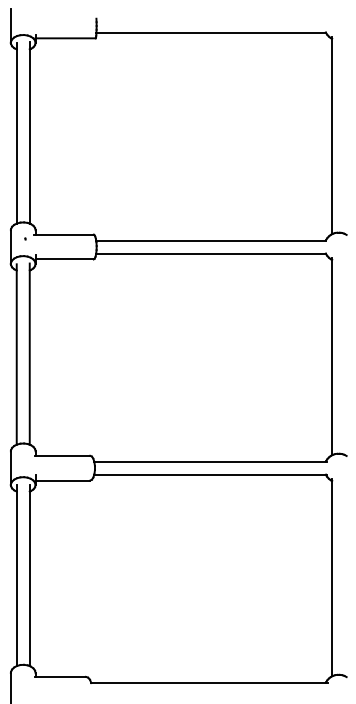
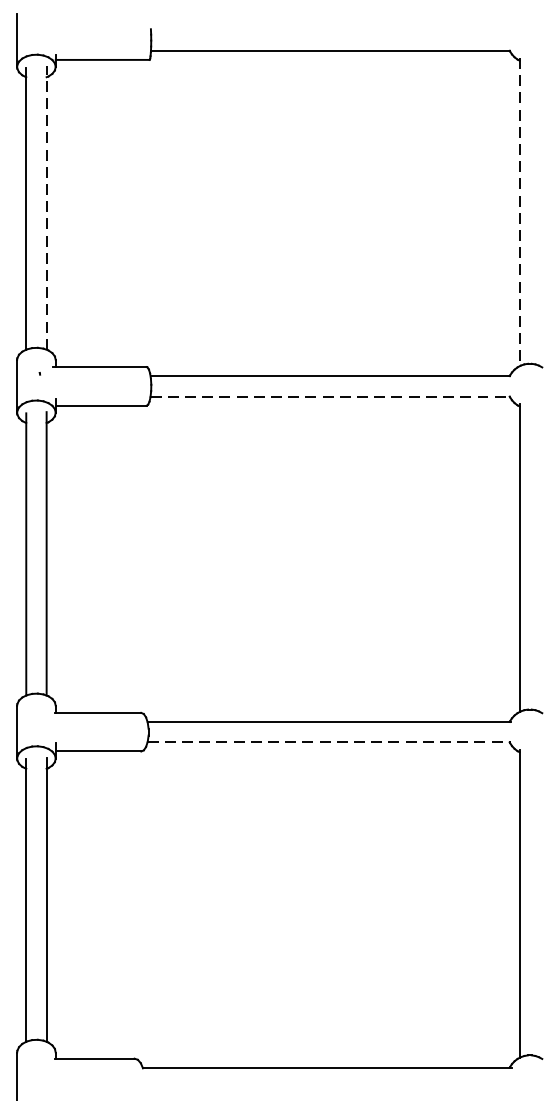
line: (29, 133) -> (46, 208), solid -> dashed
line: (332, 135) -> (520, 211), solid -> dashed
line: (211, 253) -> (330, 396), solid -> dashed
line: (211, 474) -> (330, 742), solid -> dashed

